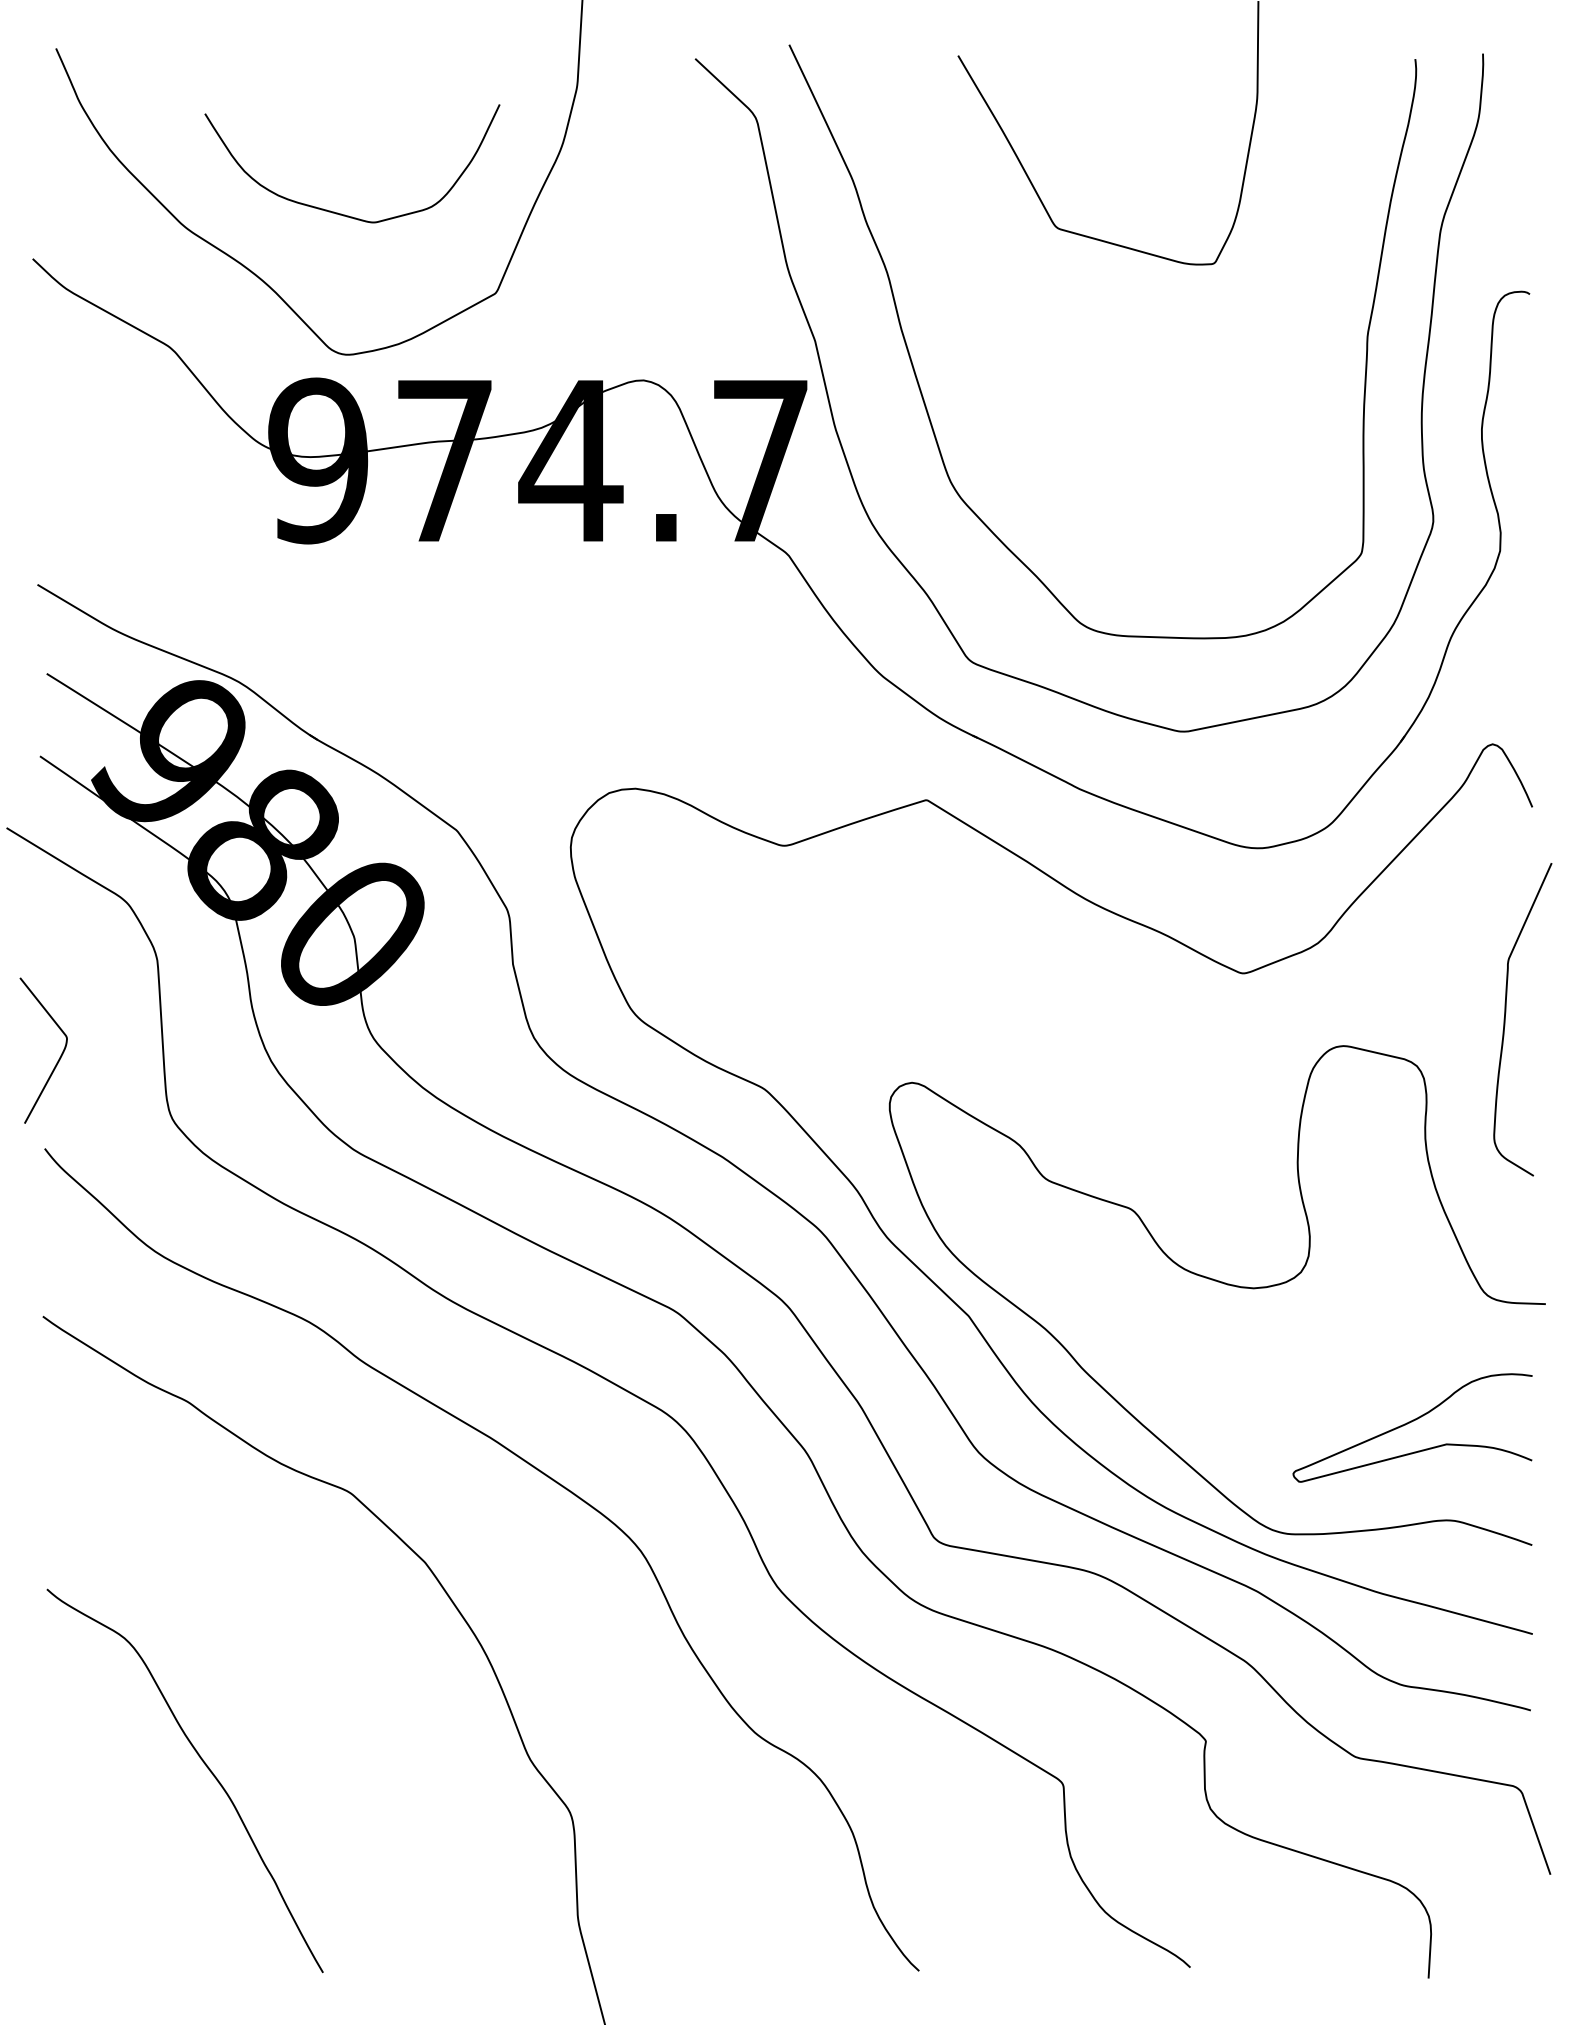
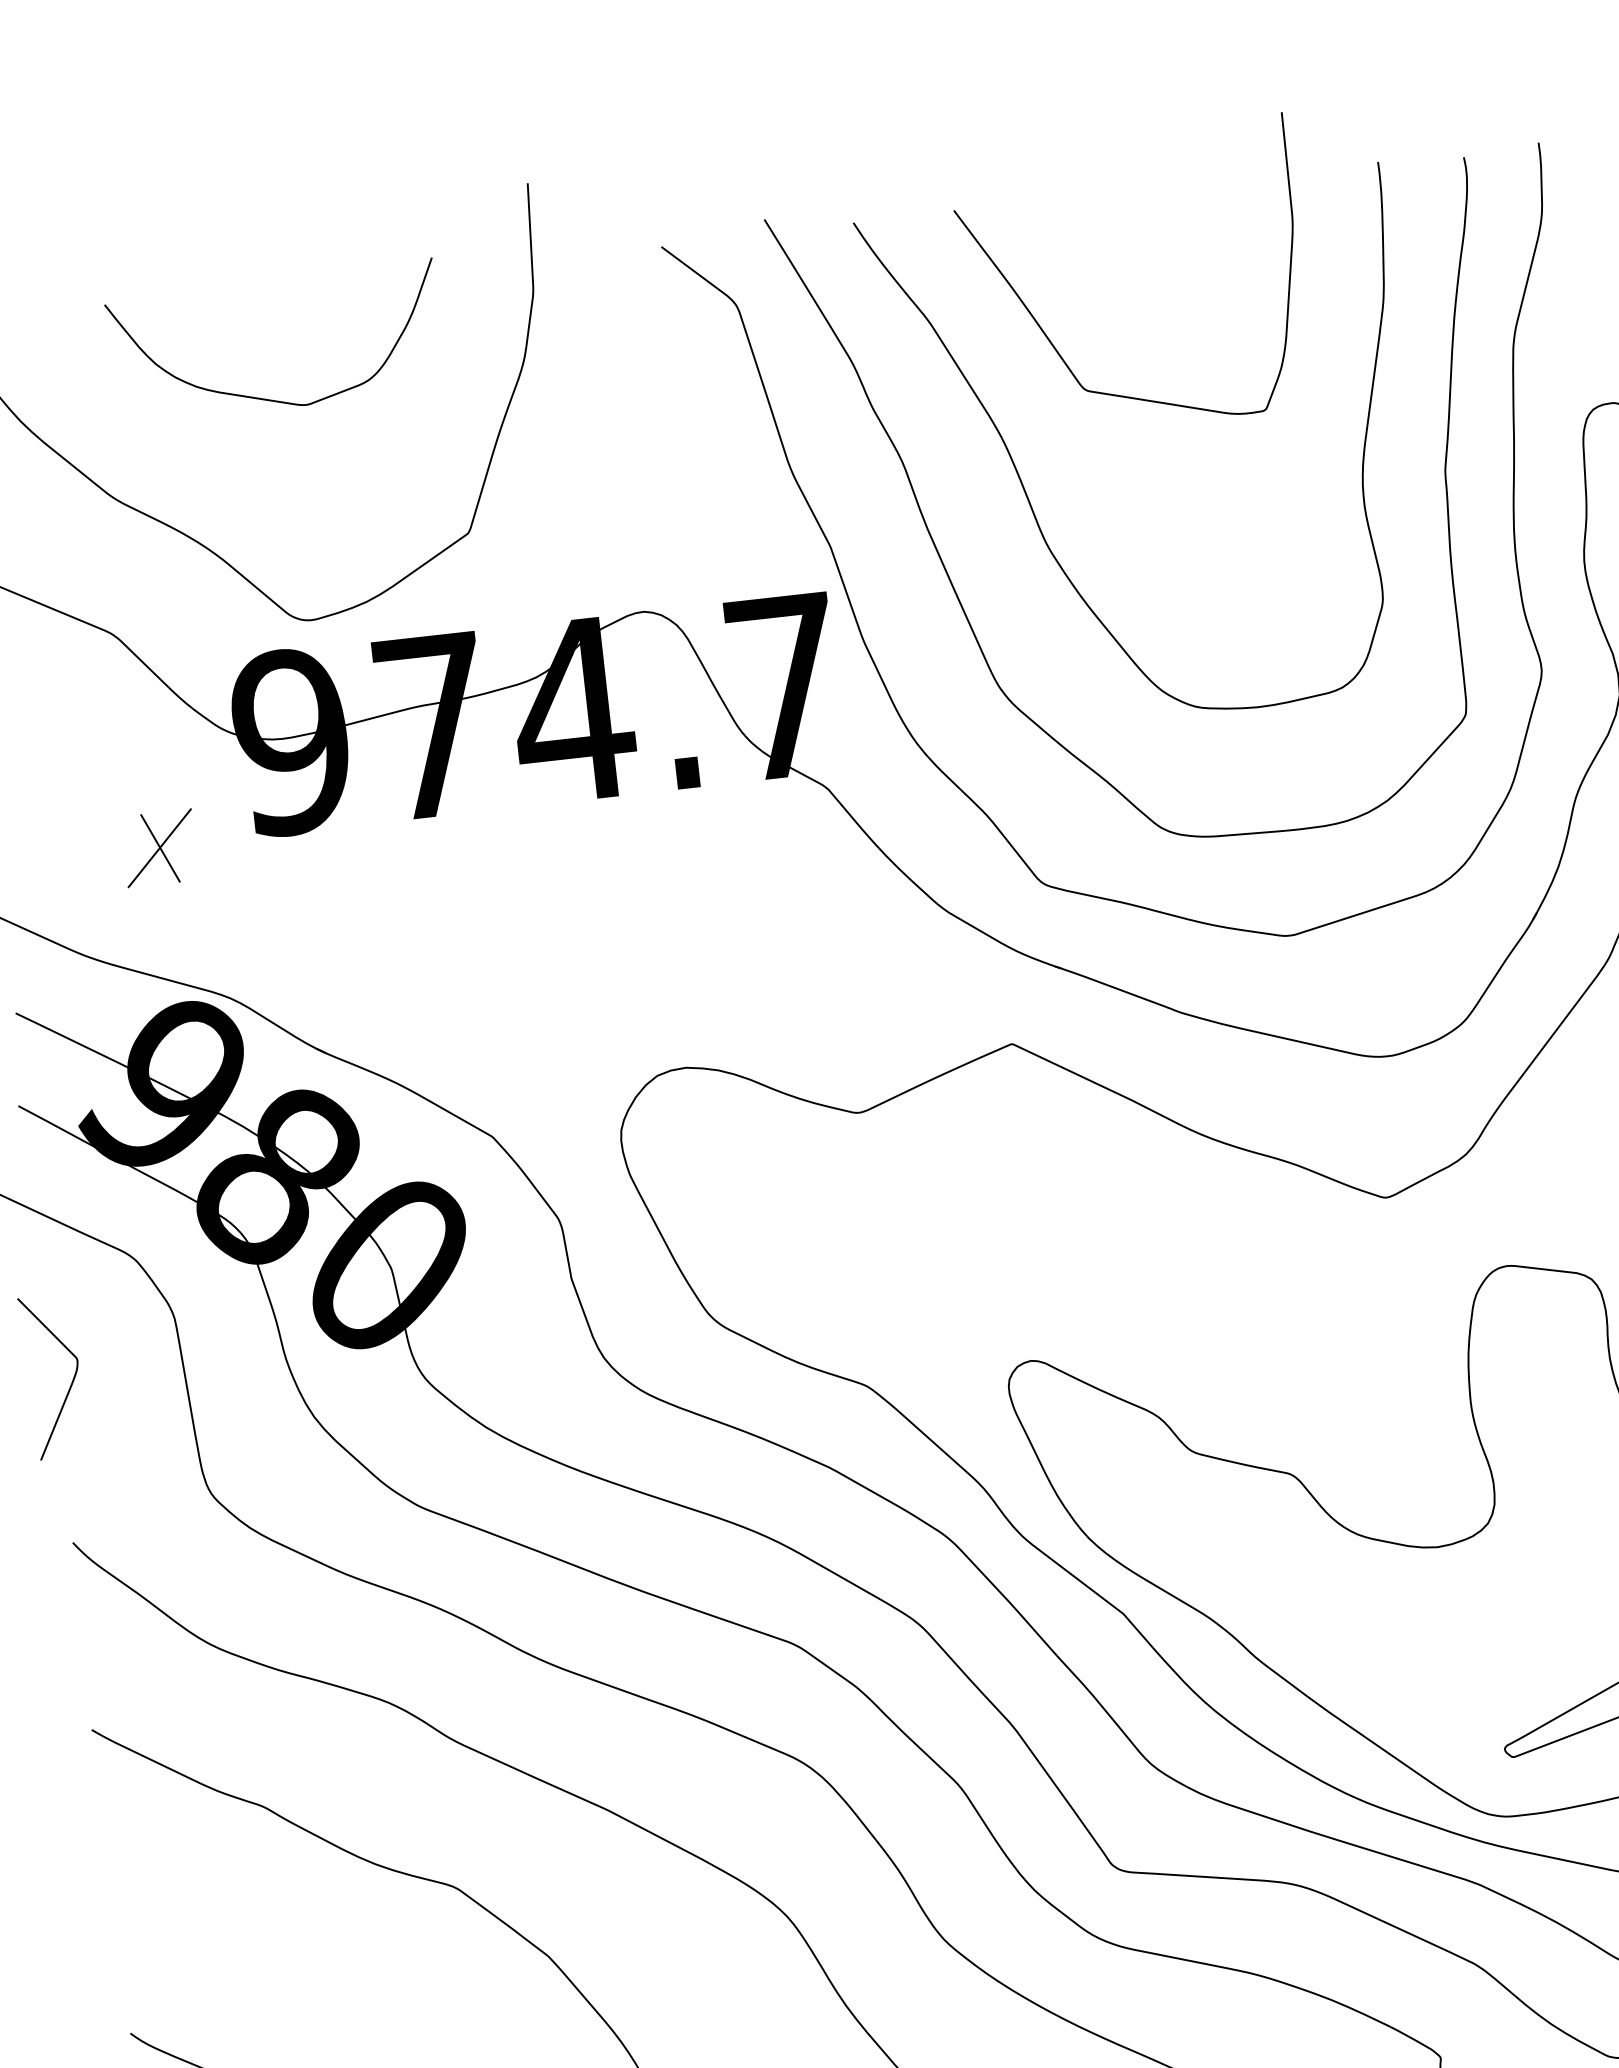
curve: (341, 213) -> (269, 398), moved
curve: (997, 322) -> (1031, 503), added
part: (190, 541) -> (159, 847), added
curve: (59, 1057) -> (71, 1382), moved

